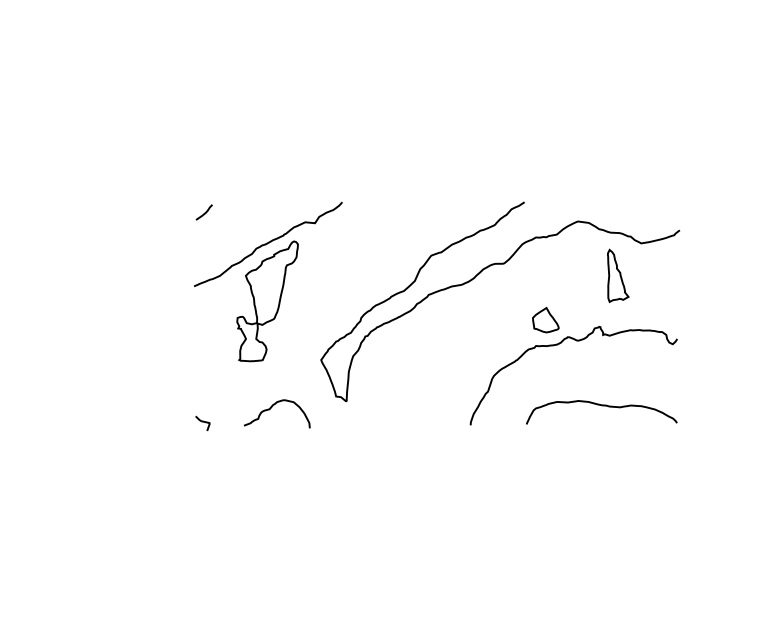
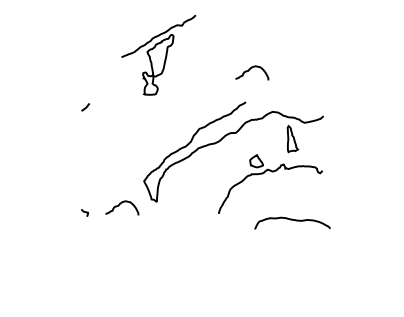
curve: (531, 140) -> (249, 71), added
part: (267, 280) -> (158, 54), moved
curve: (601, 406) -> (292, 220), moved

